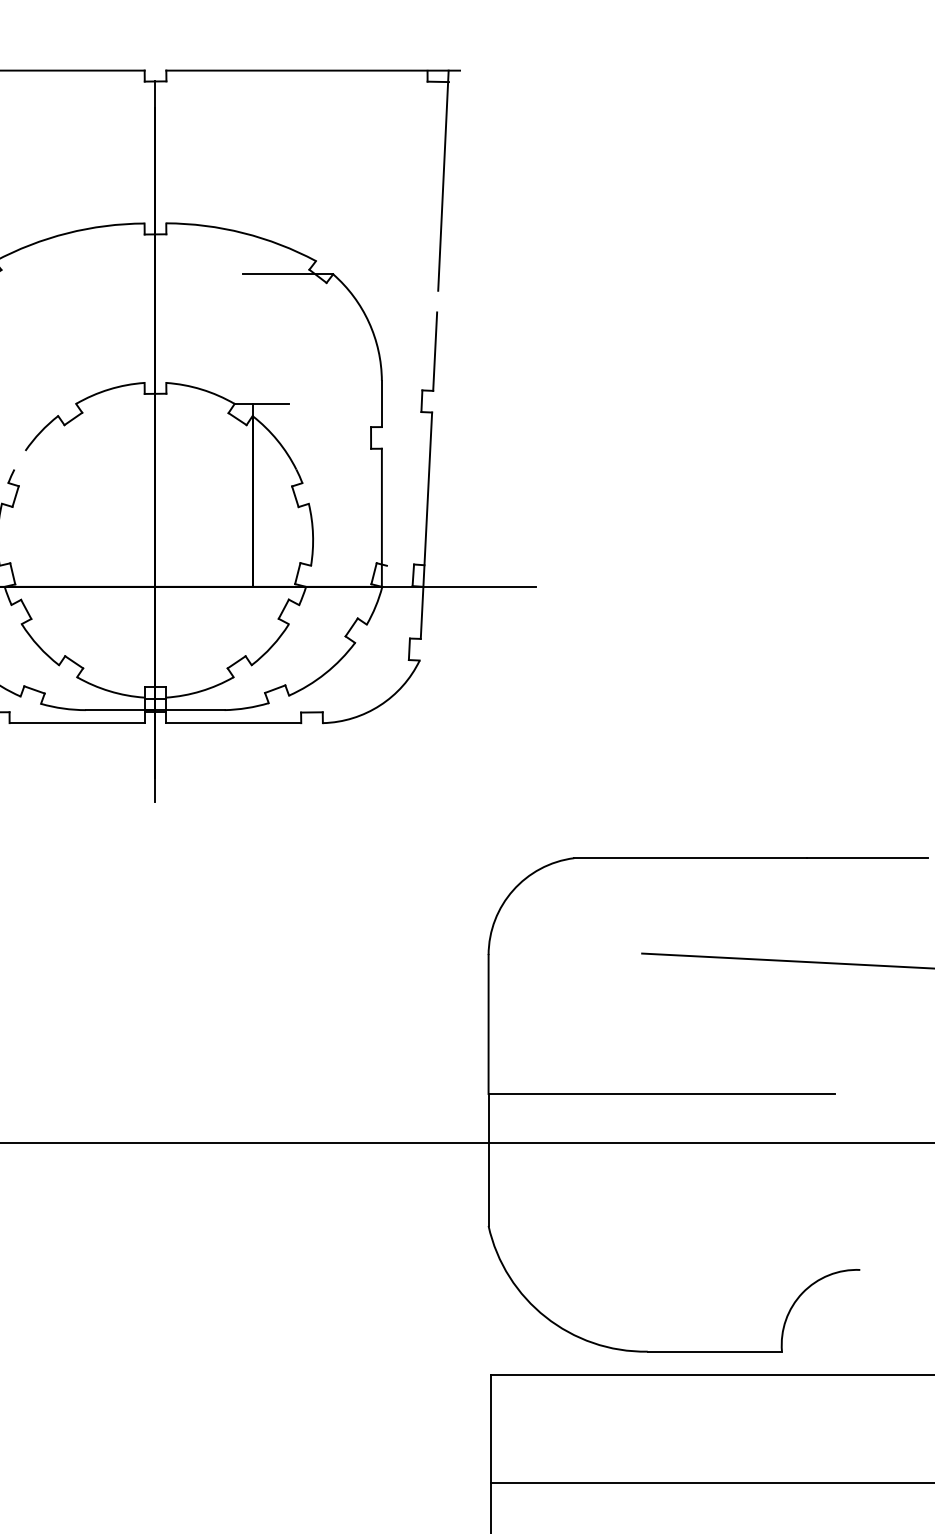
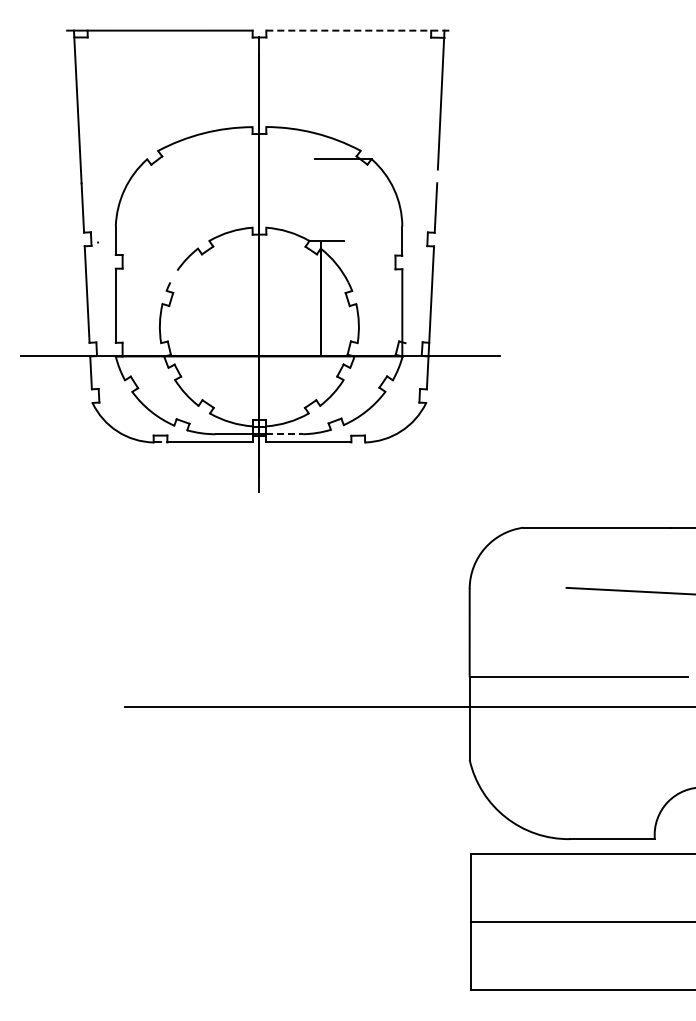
line: (312, 70) -> (358, 30), solid -> dashed
line: (196, 710) -> (285, 434), solid -> dashed

